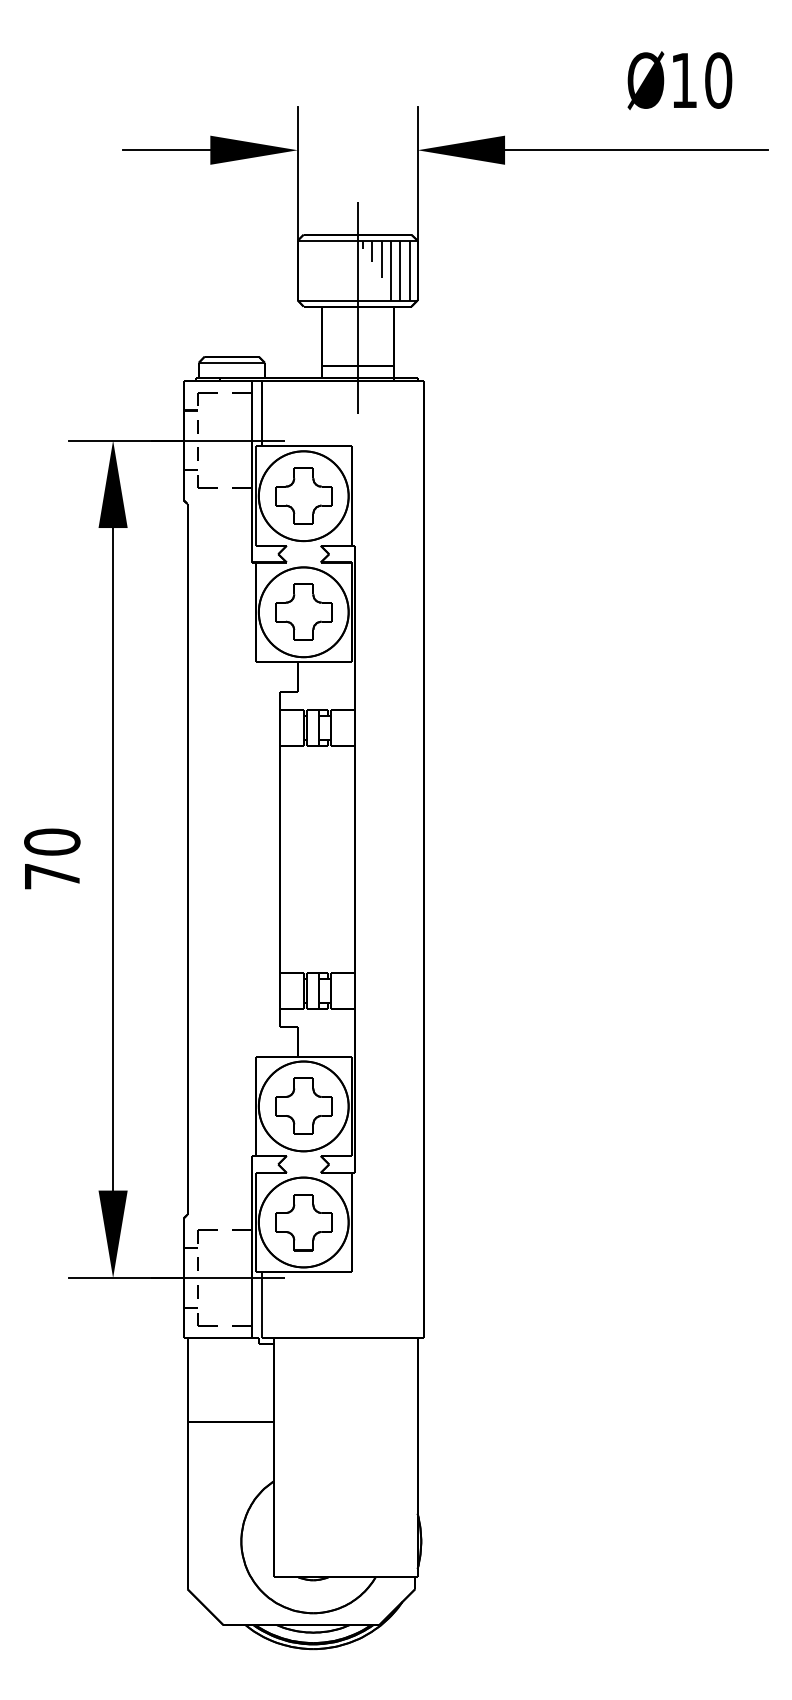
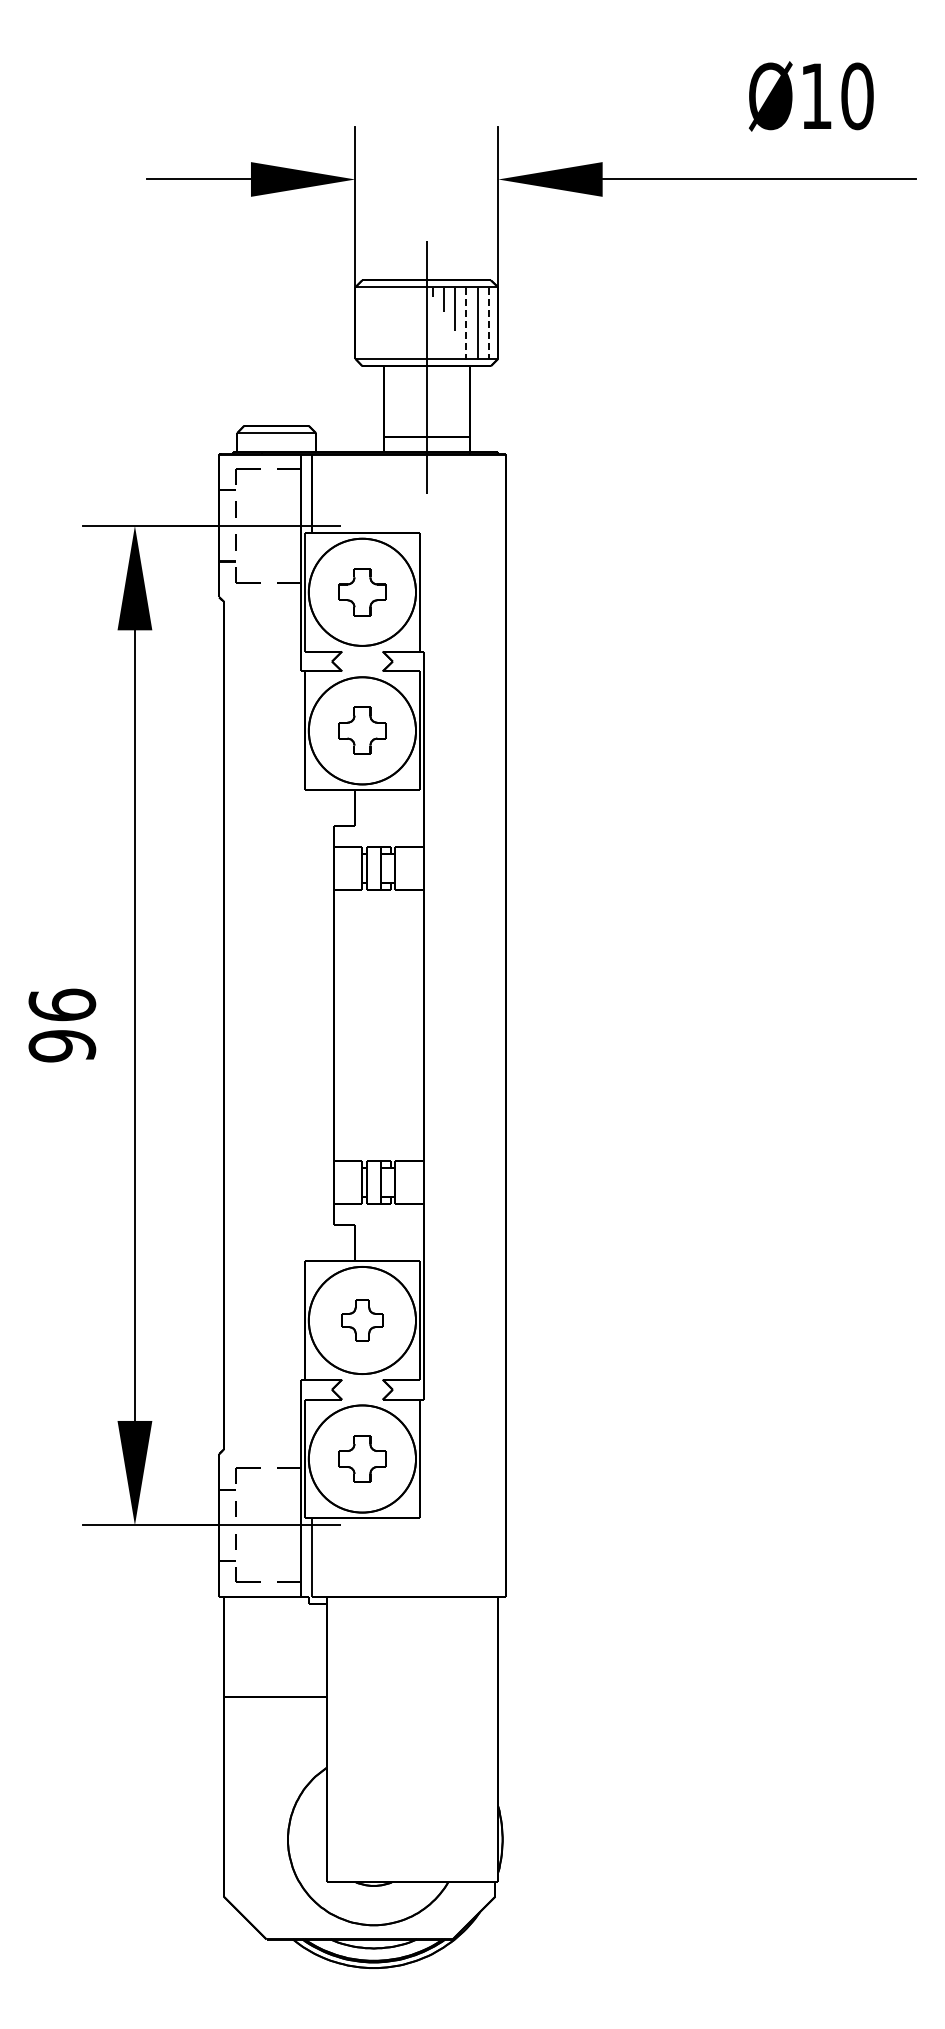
line: (390, 270) -> (466, 323), solid -> dashed
line: (410, 270) -> (489, 323), solid -> dashed
part: (303, 496) -> (362, 592), size x0.7
part: (303, 612) -> (362, 730), size x0.7
text: (52, 859) -> (62, 1025), 70 -> 96
part: (303, 1106) -> (362, 1320), size x0.6
part: (303, 1222) -> (362, 1458), size x0.7

